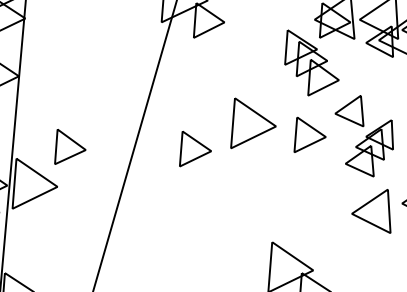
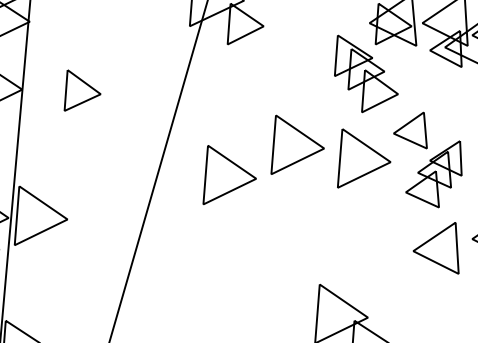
part: (310, 134) -> (364, 158), size x1.43
part: (70, 146) -> (82, 90), moved
part: (195, 148) -> (229, 174), size x1.43

